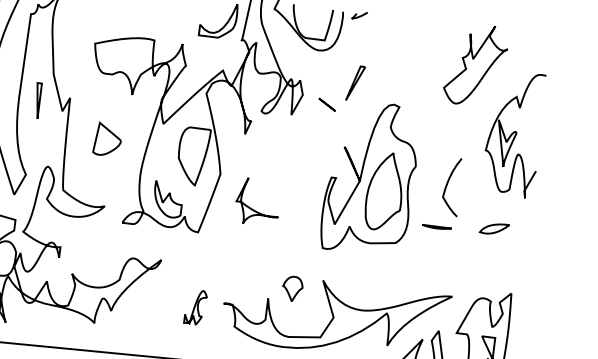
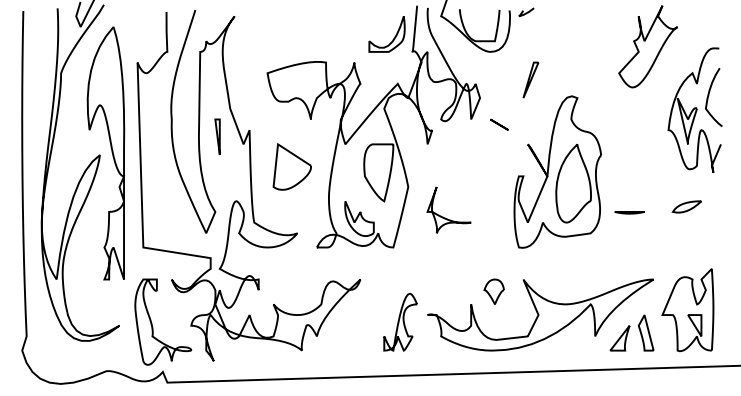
line: (327, 104) -> (499, 124), moved
part: (107, 139) -> (291, 166), size x1.43
curve: (448, 184) -> (709, 95), moved
part: (195, 306) -> (400, 321), size x1.67

